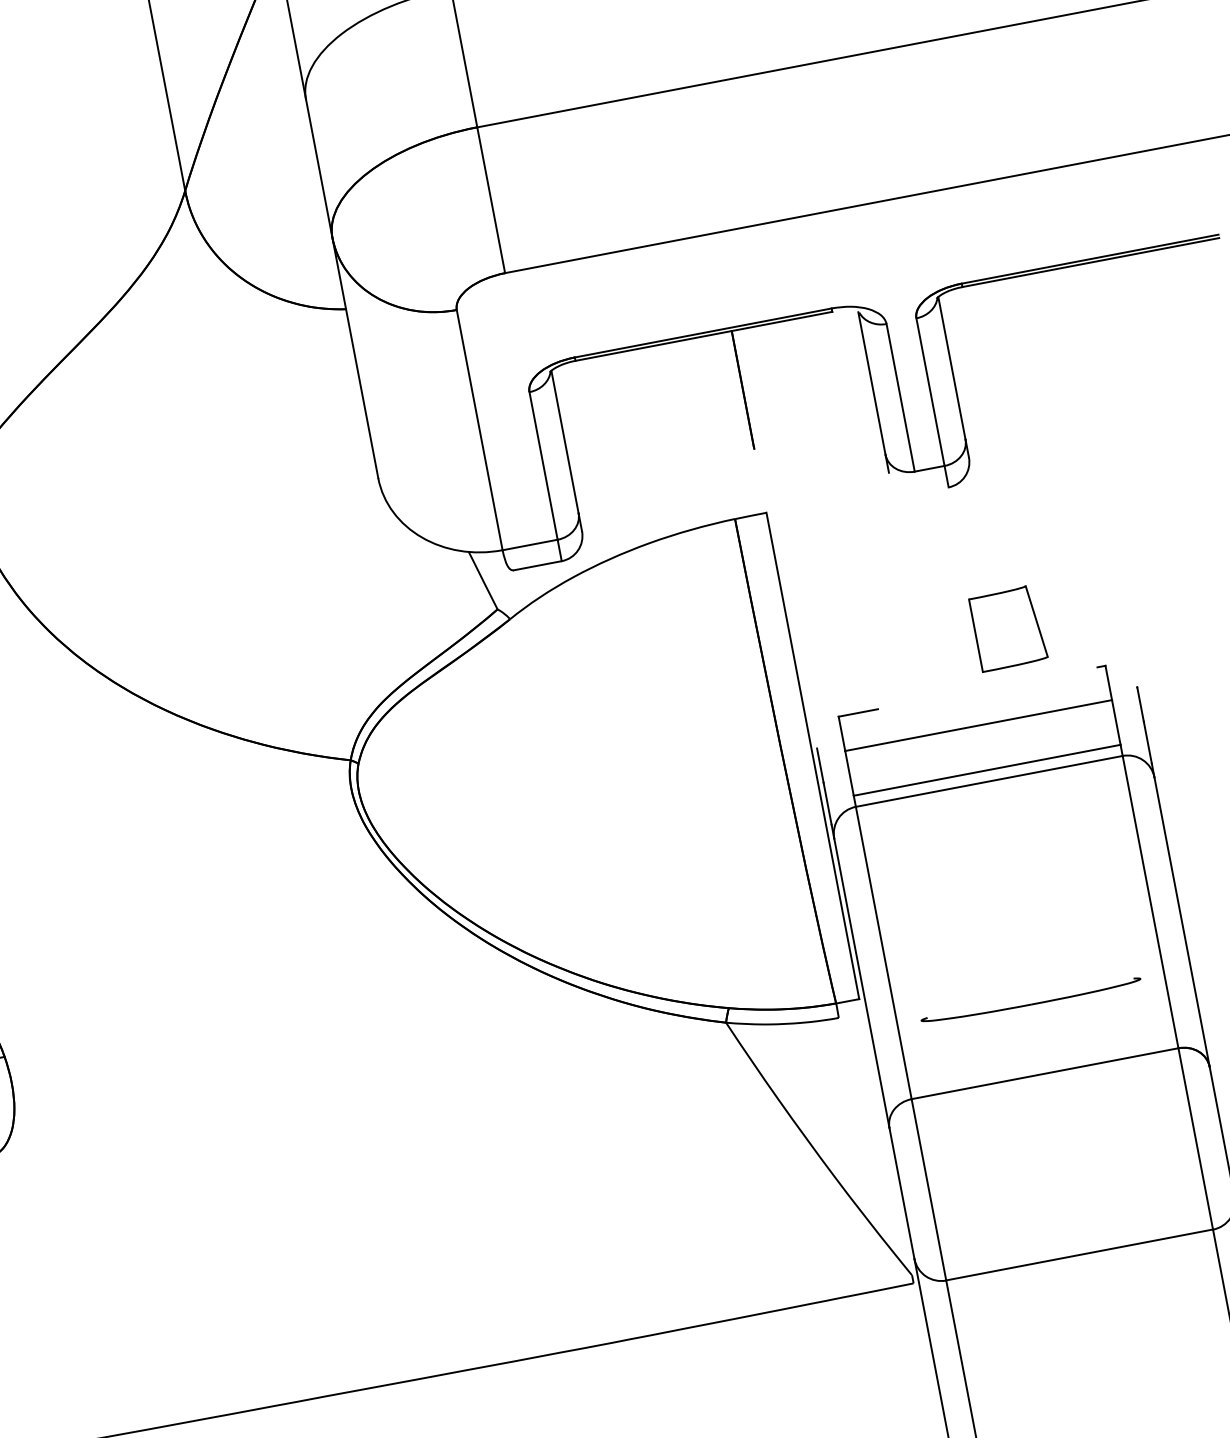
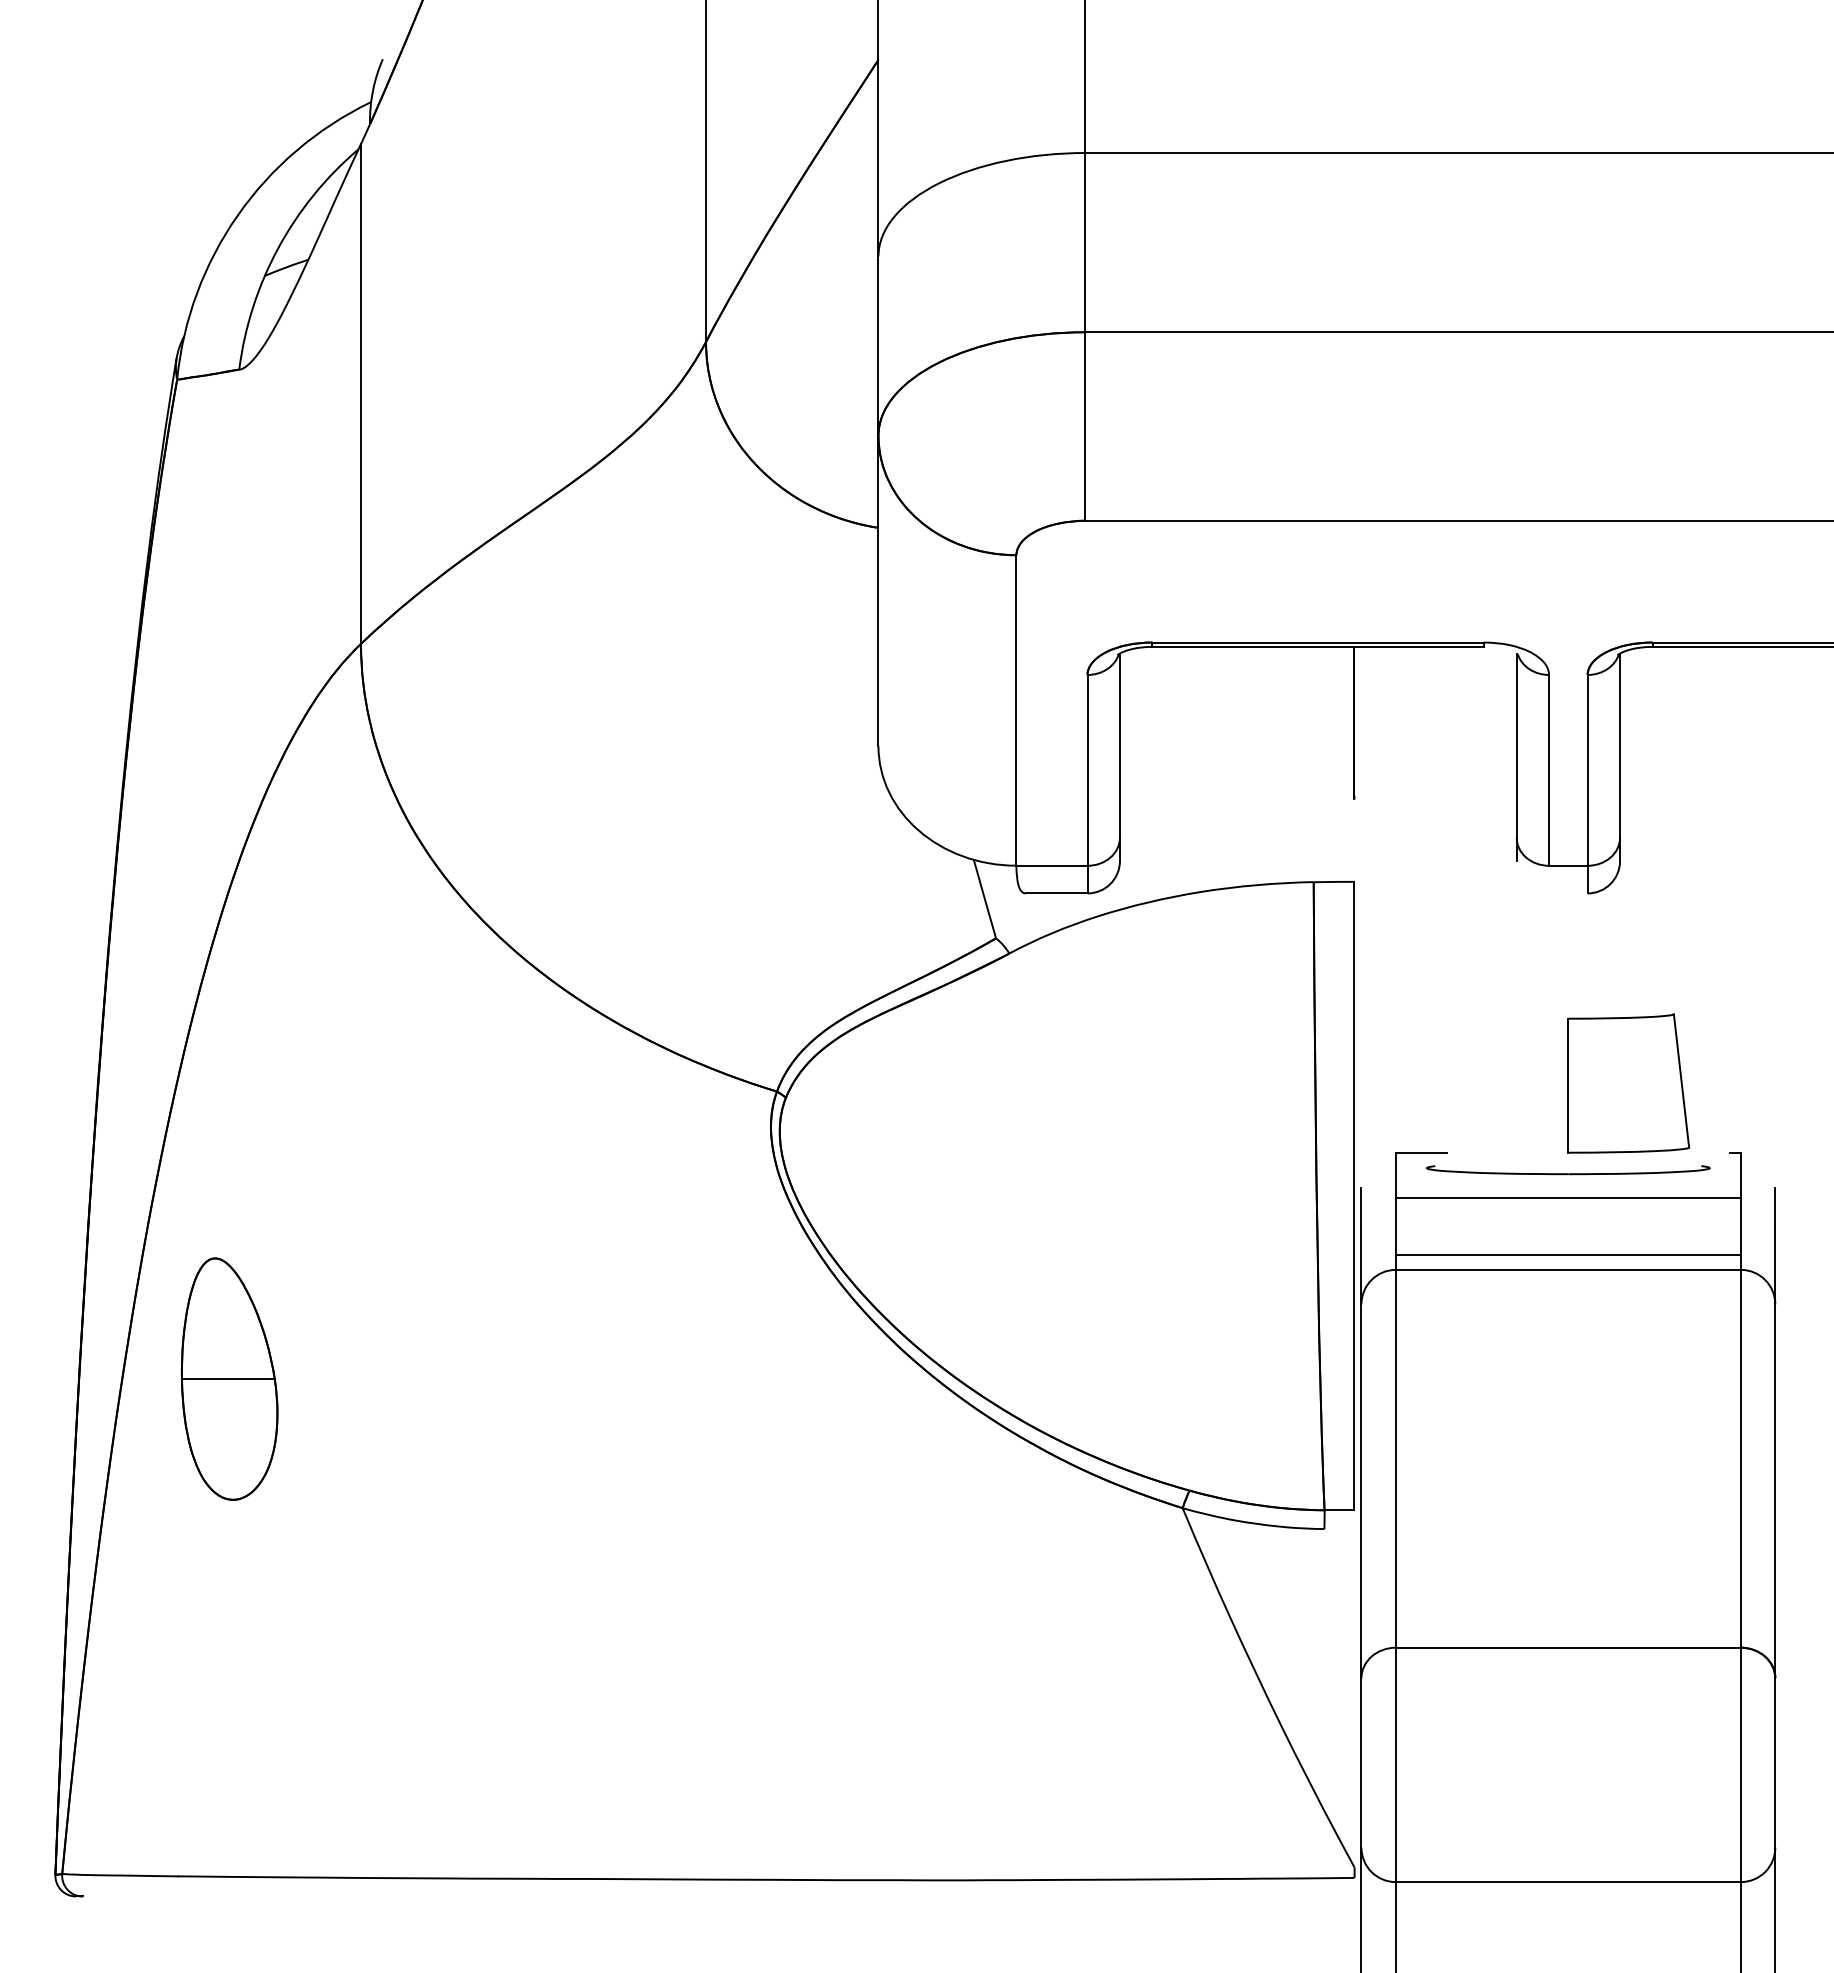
part: (1008, 628) -> (1628, 1083), size x1.43
part: (1031, 1001) -> (1568, 1170), moved

